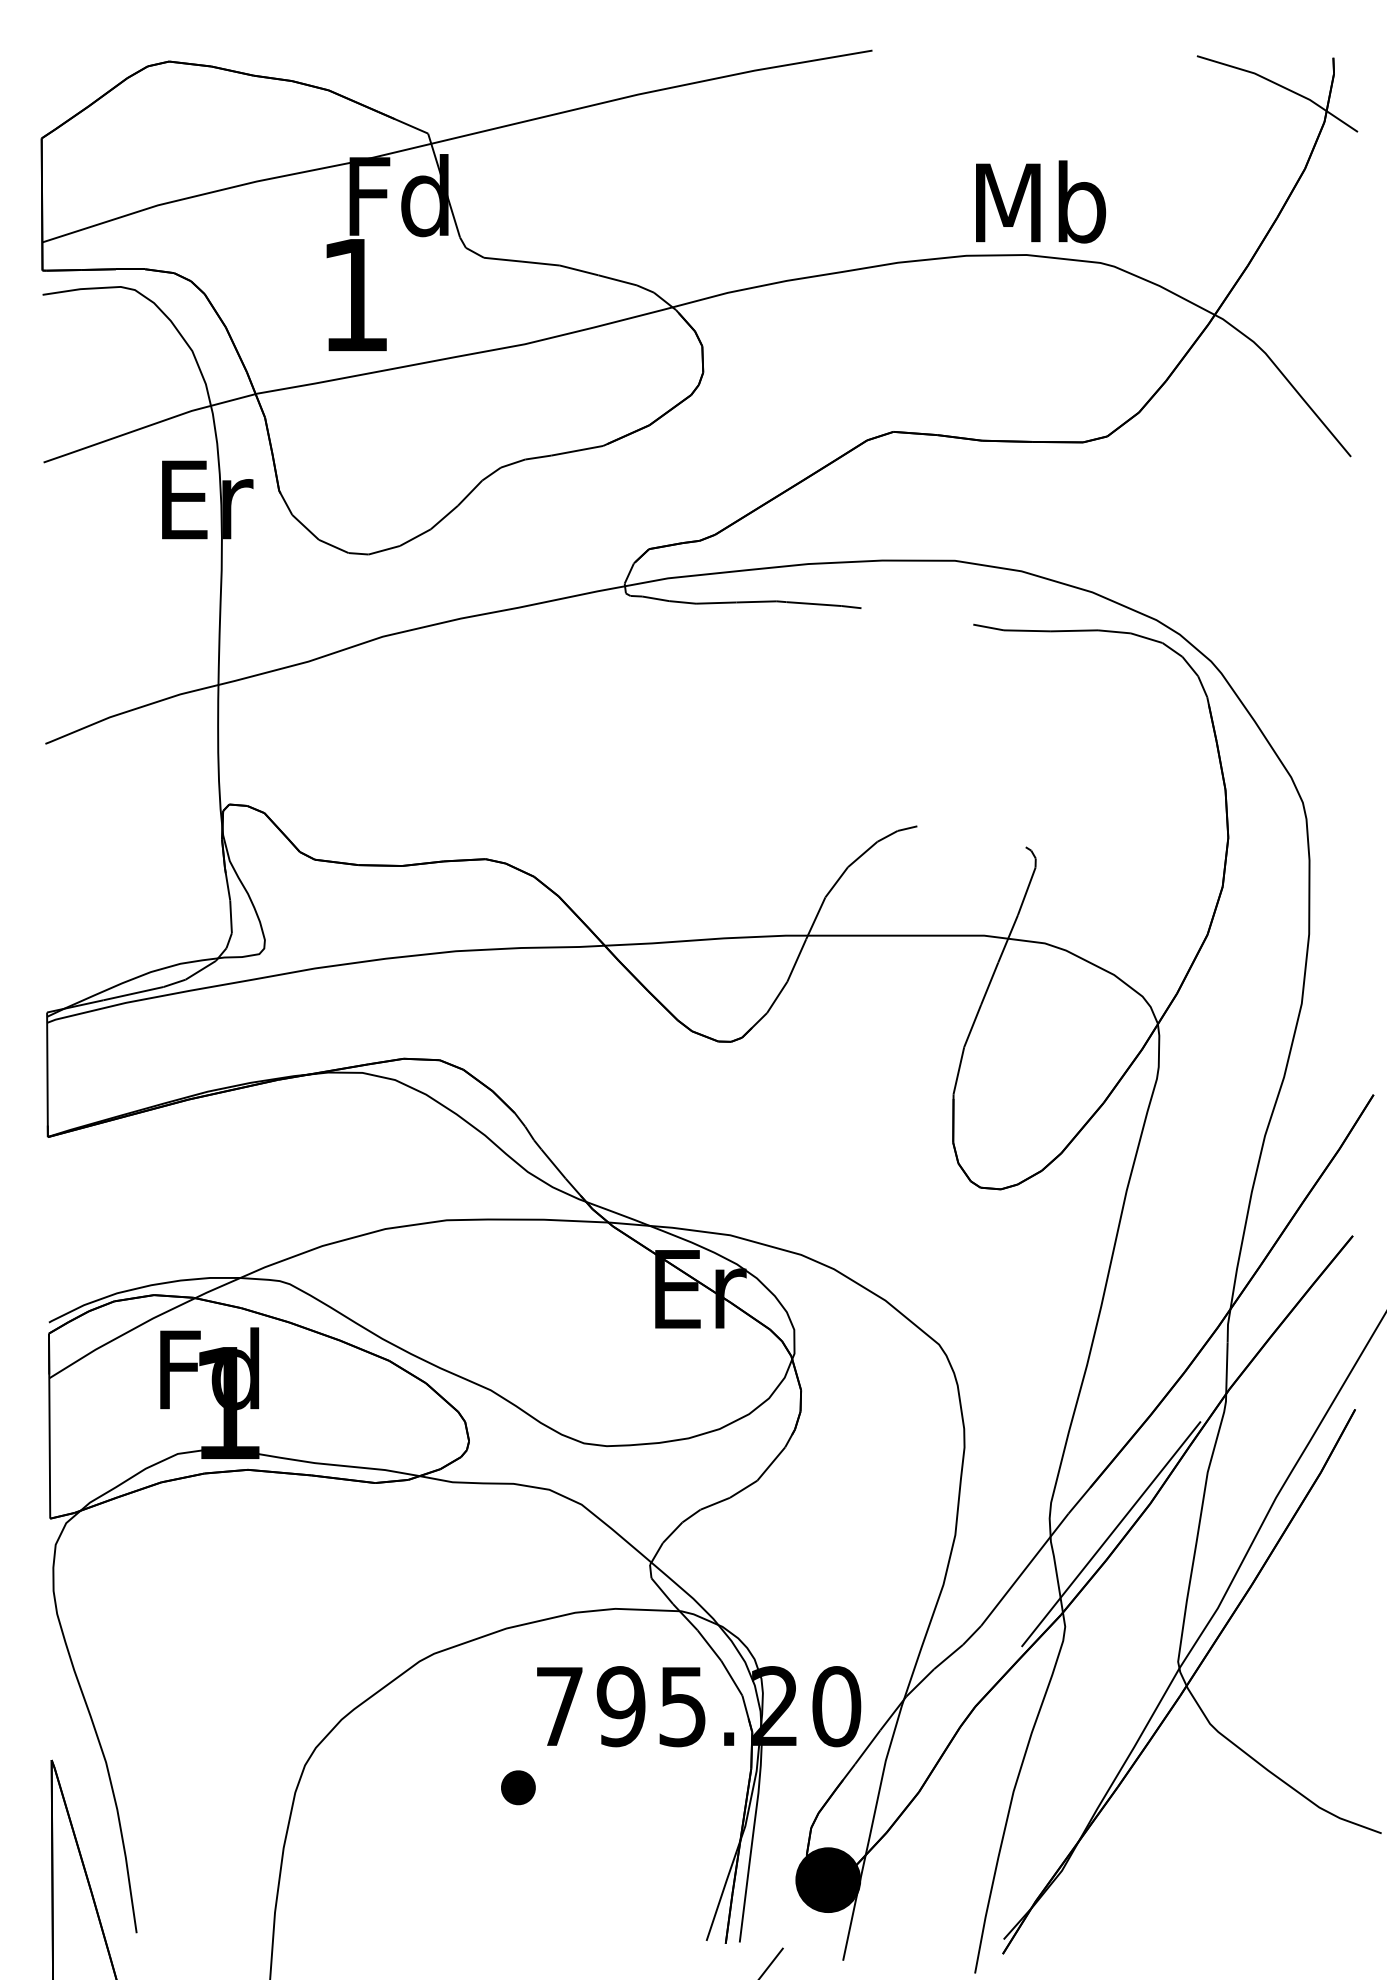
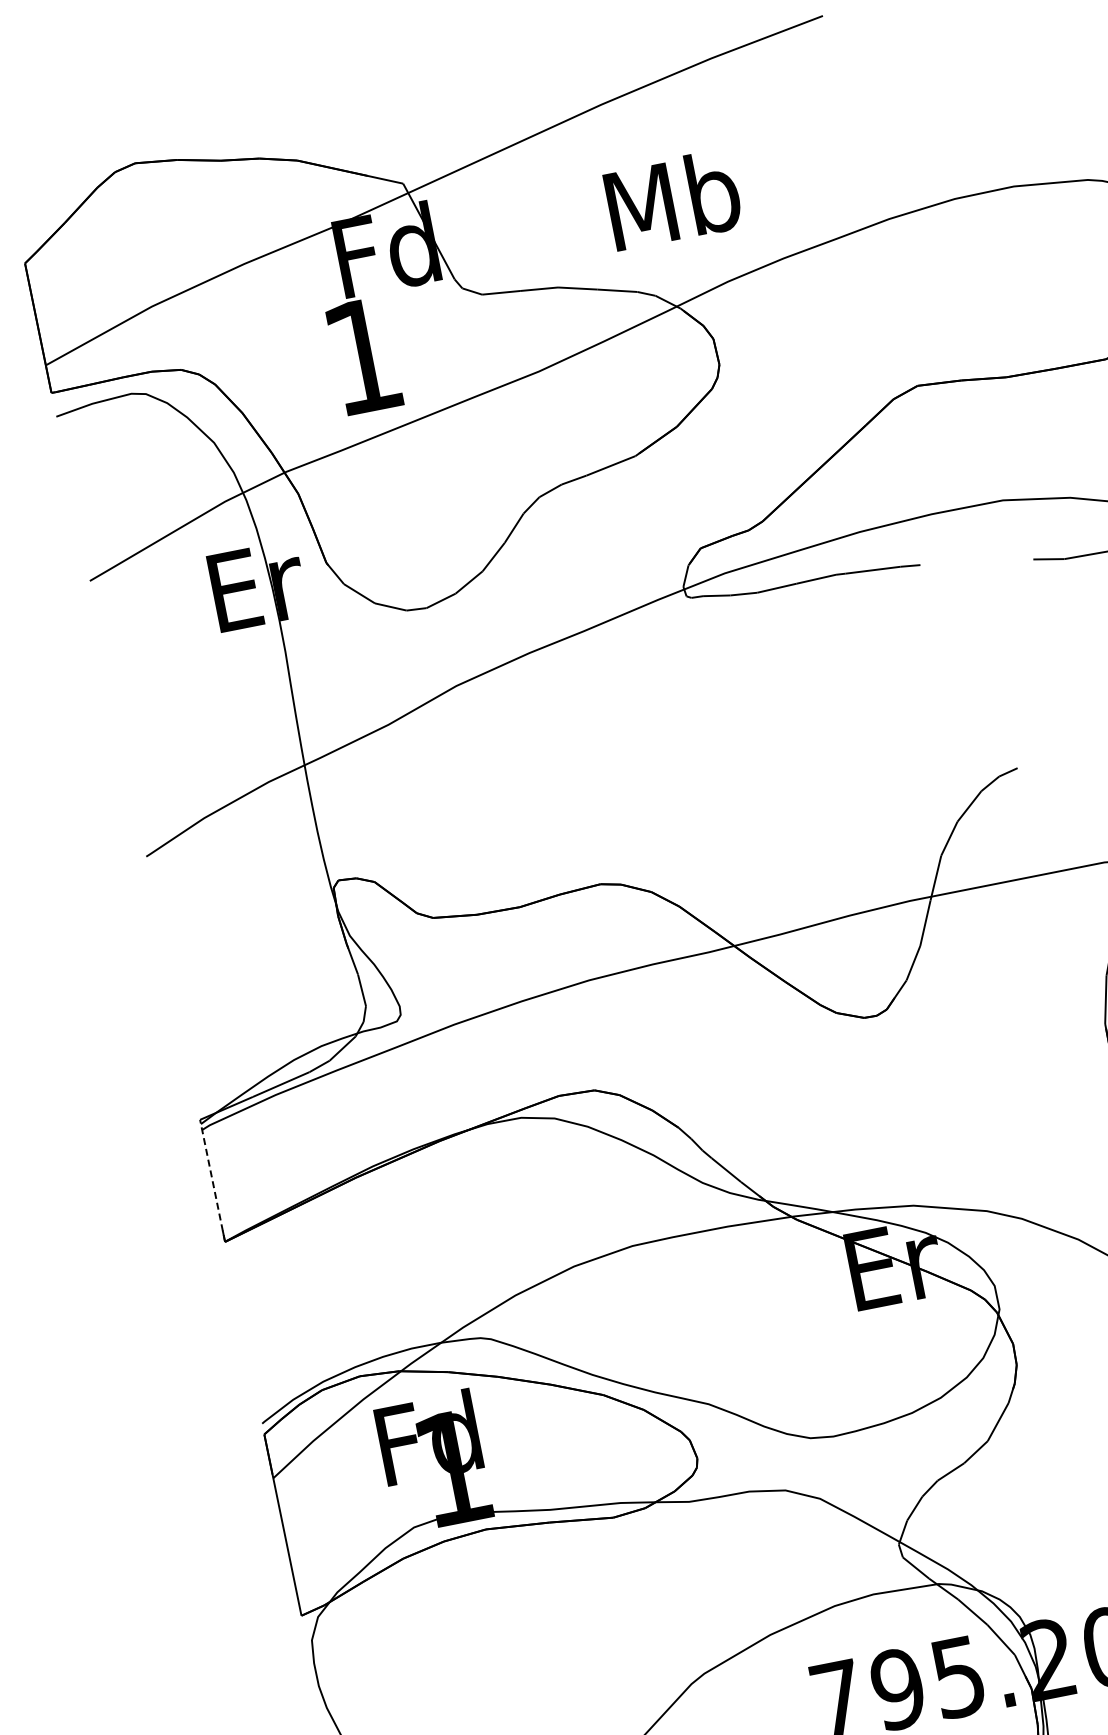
text: (1041, 201) -> (673, 199), moved
line: (47, 1074) -> (212, 1180), solid -> dashed

